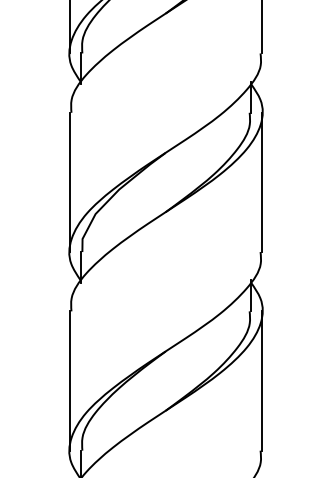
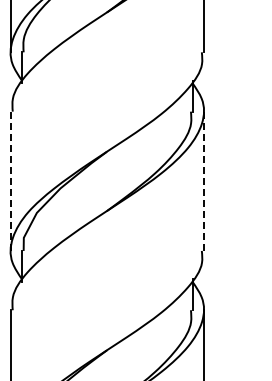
line: (69, 182) -> (10, 181), solid -> dashed
line: (262, 182) -> (203, 181), solid -> dashed

